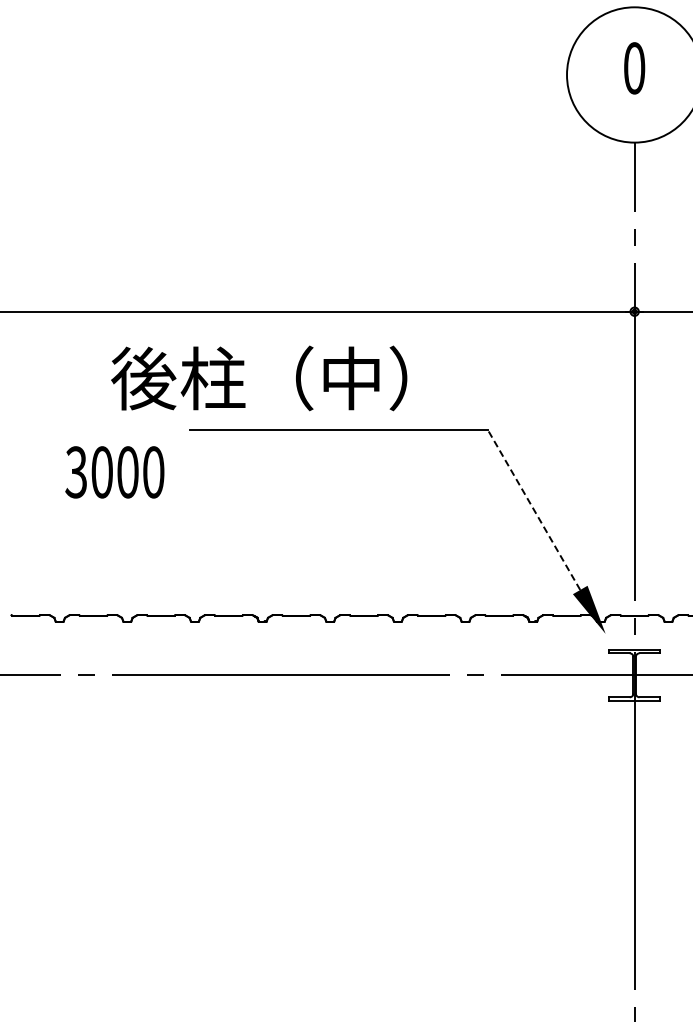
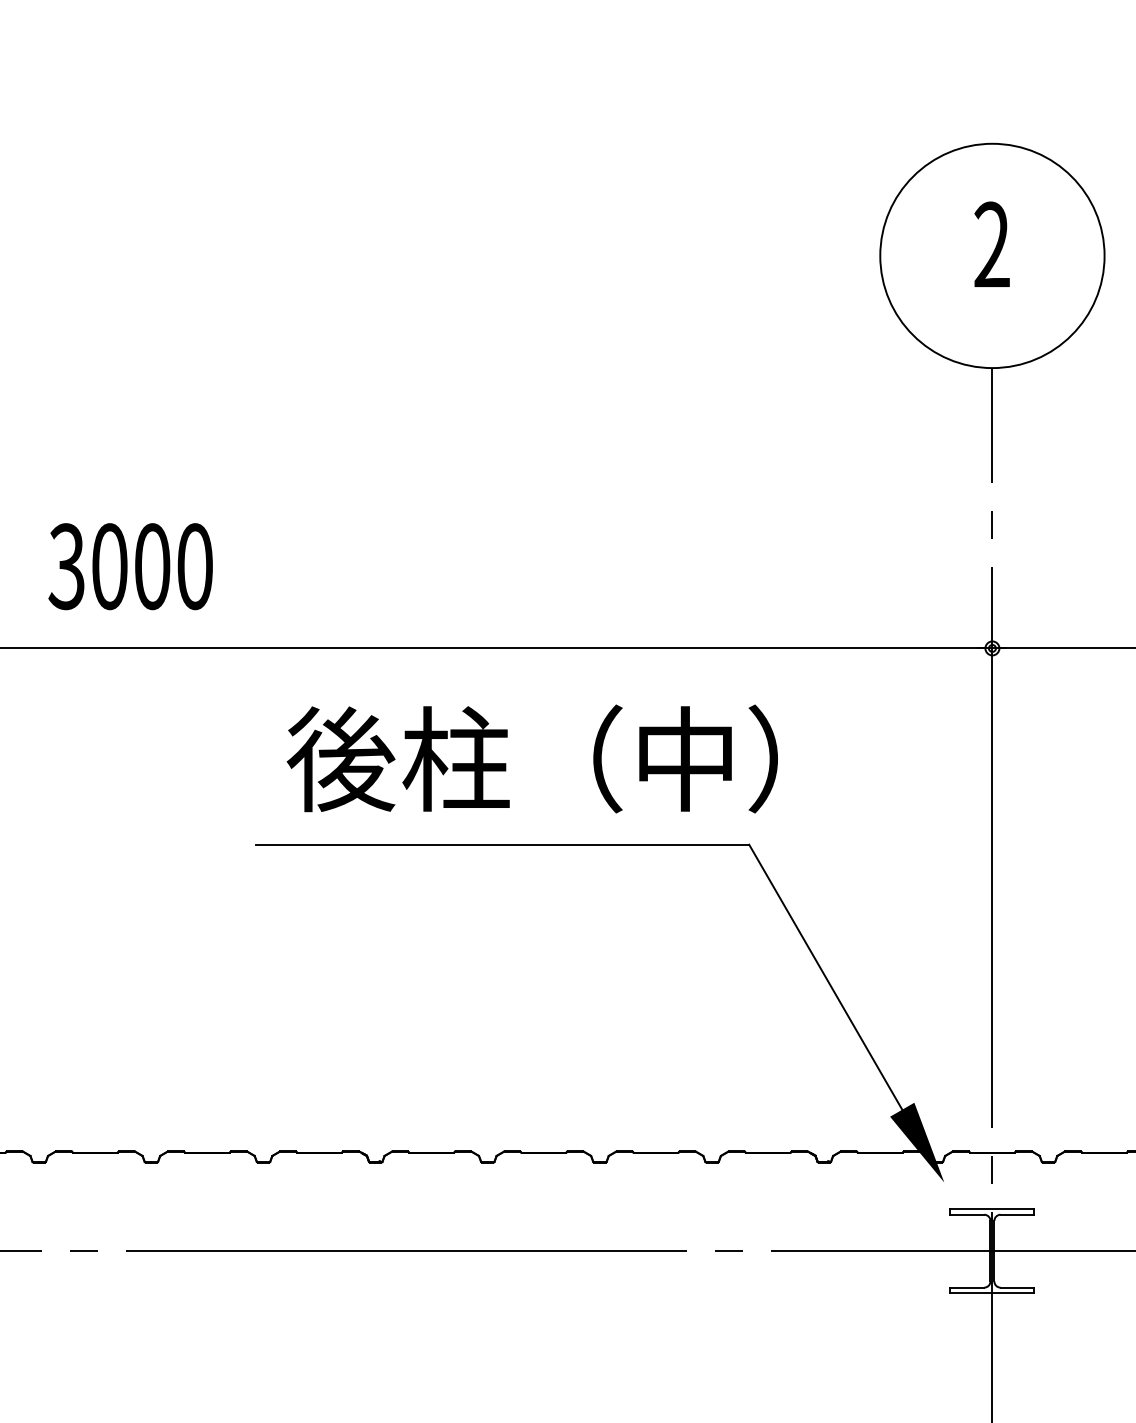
text: (634, 68) -> (992, 245), 0 -> 2
text: (259, 378) -> (532, 759), moved
text: (114, 472) -> (130, 566), moved
line: (533, 509) -> (824, 976), dashed -> solid

